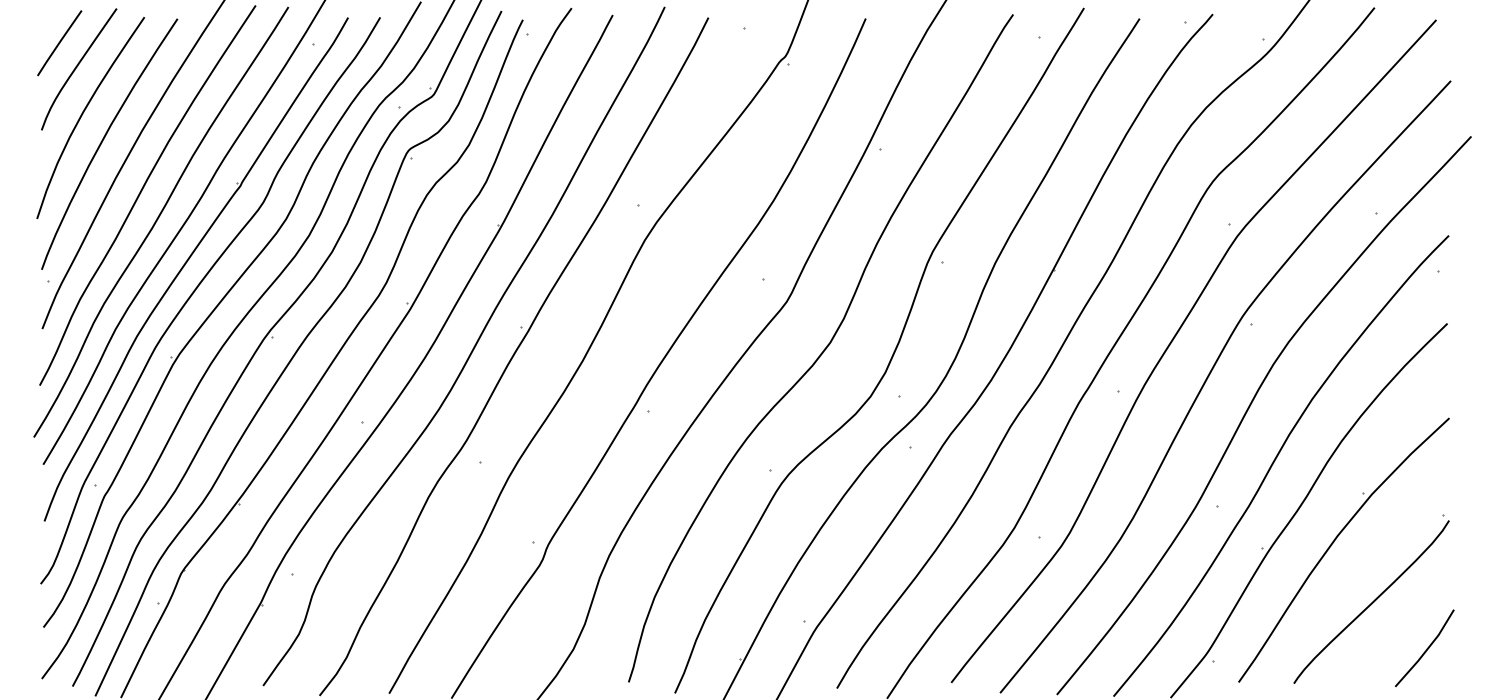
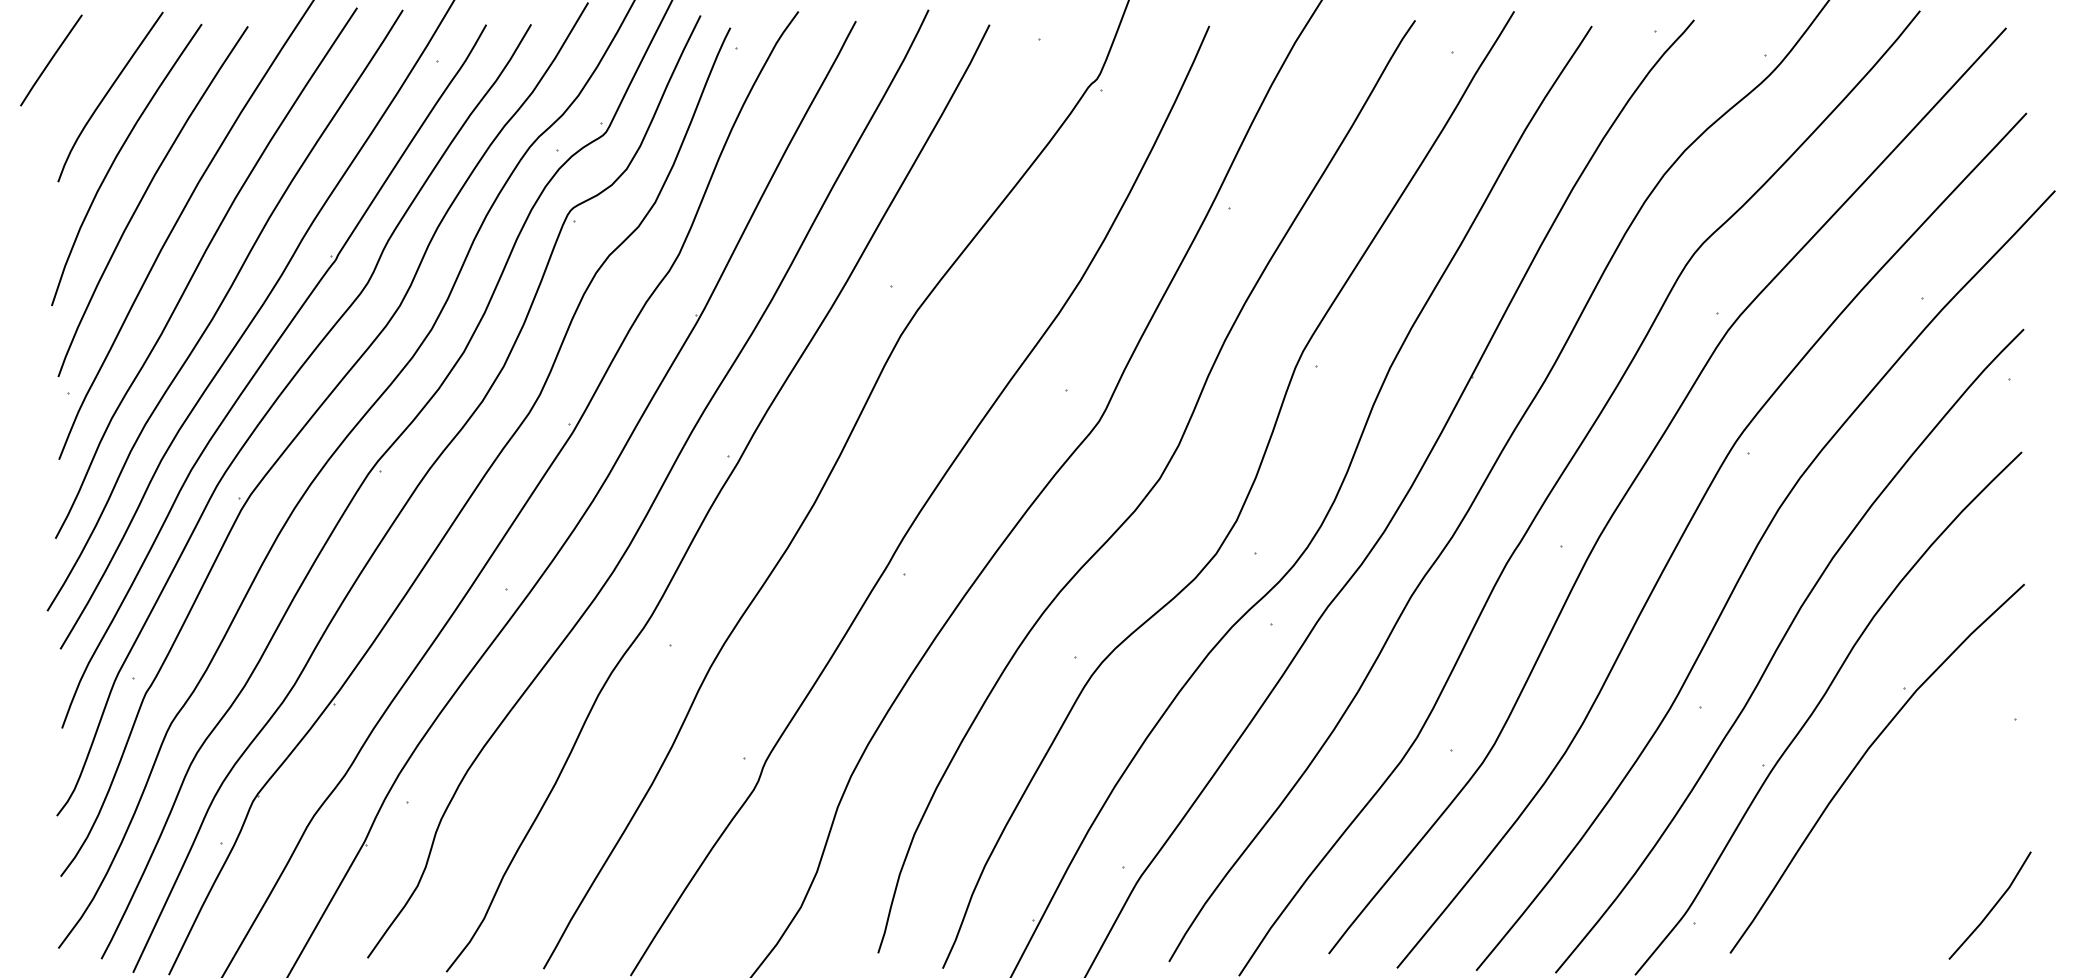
line: (59, 43) -> (51, 60), moved
curve: (1372, 602) -> (1916, 841), removed

